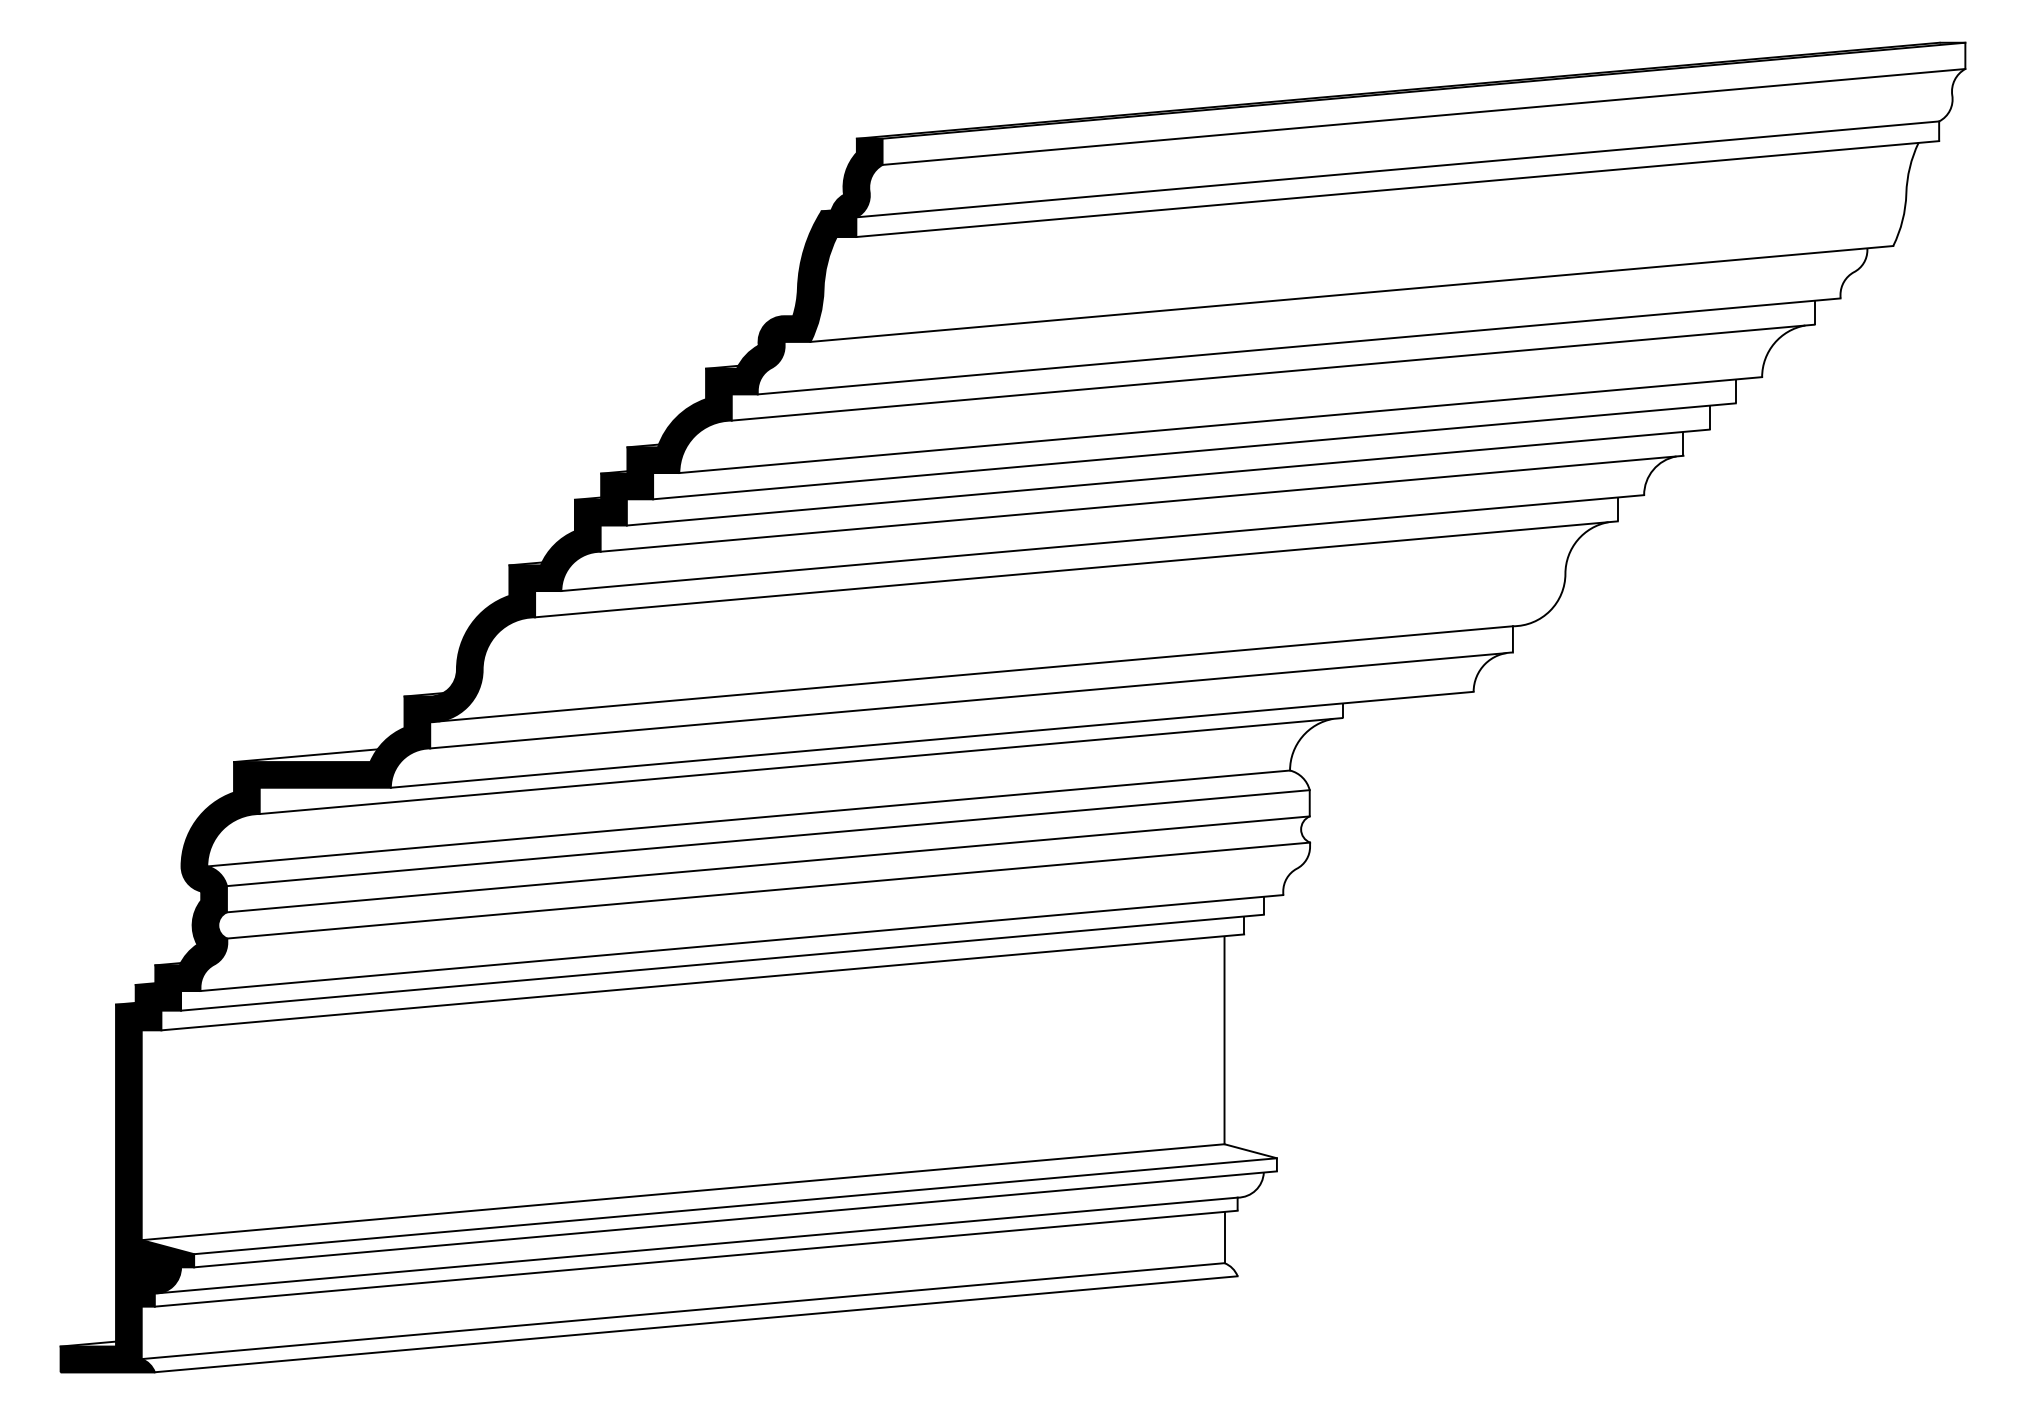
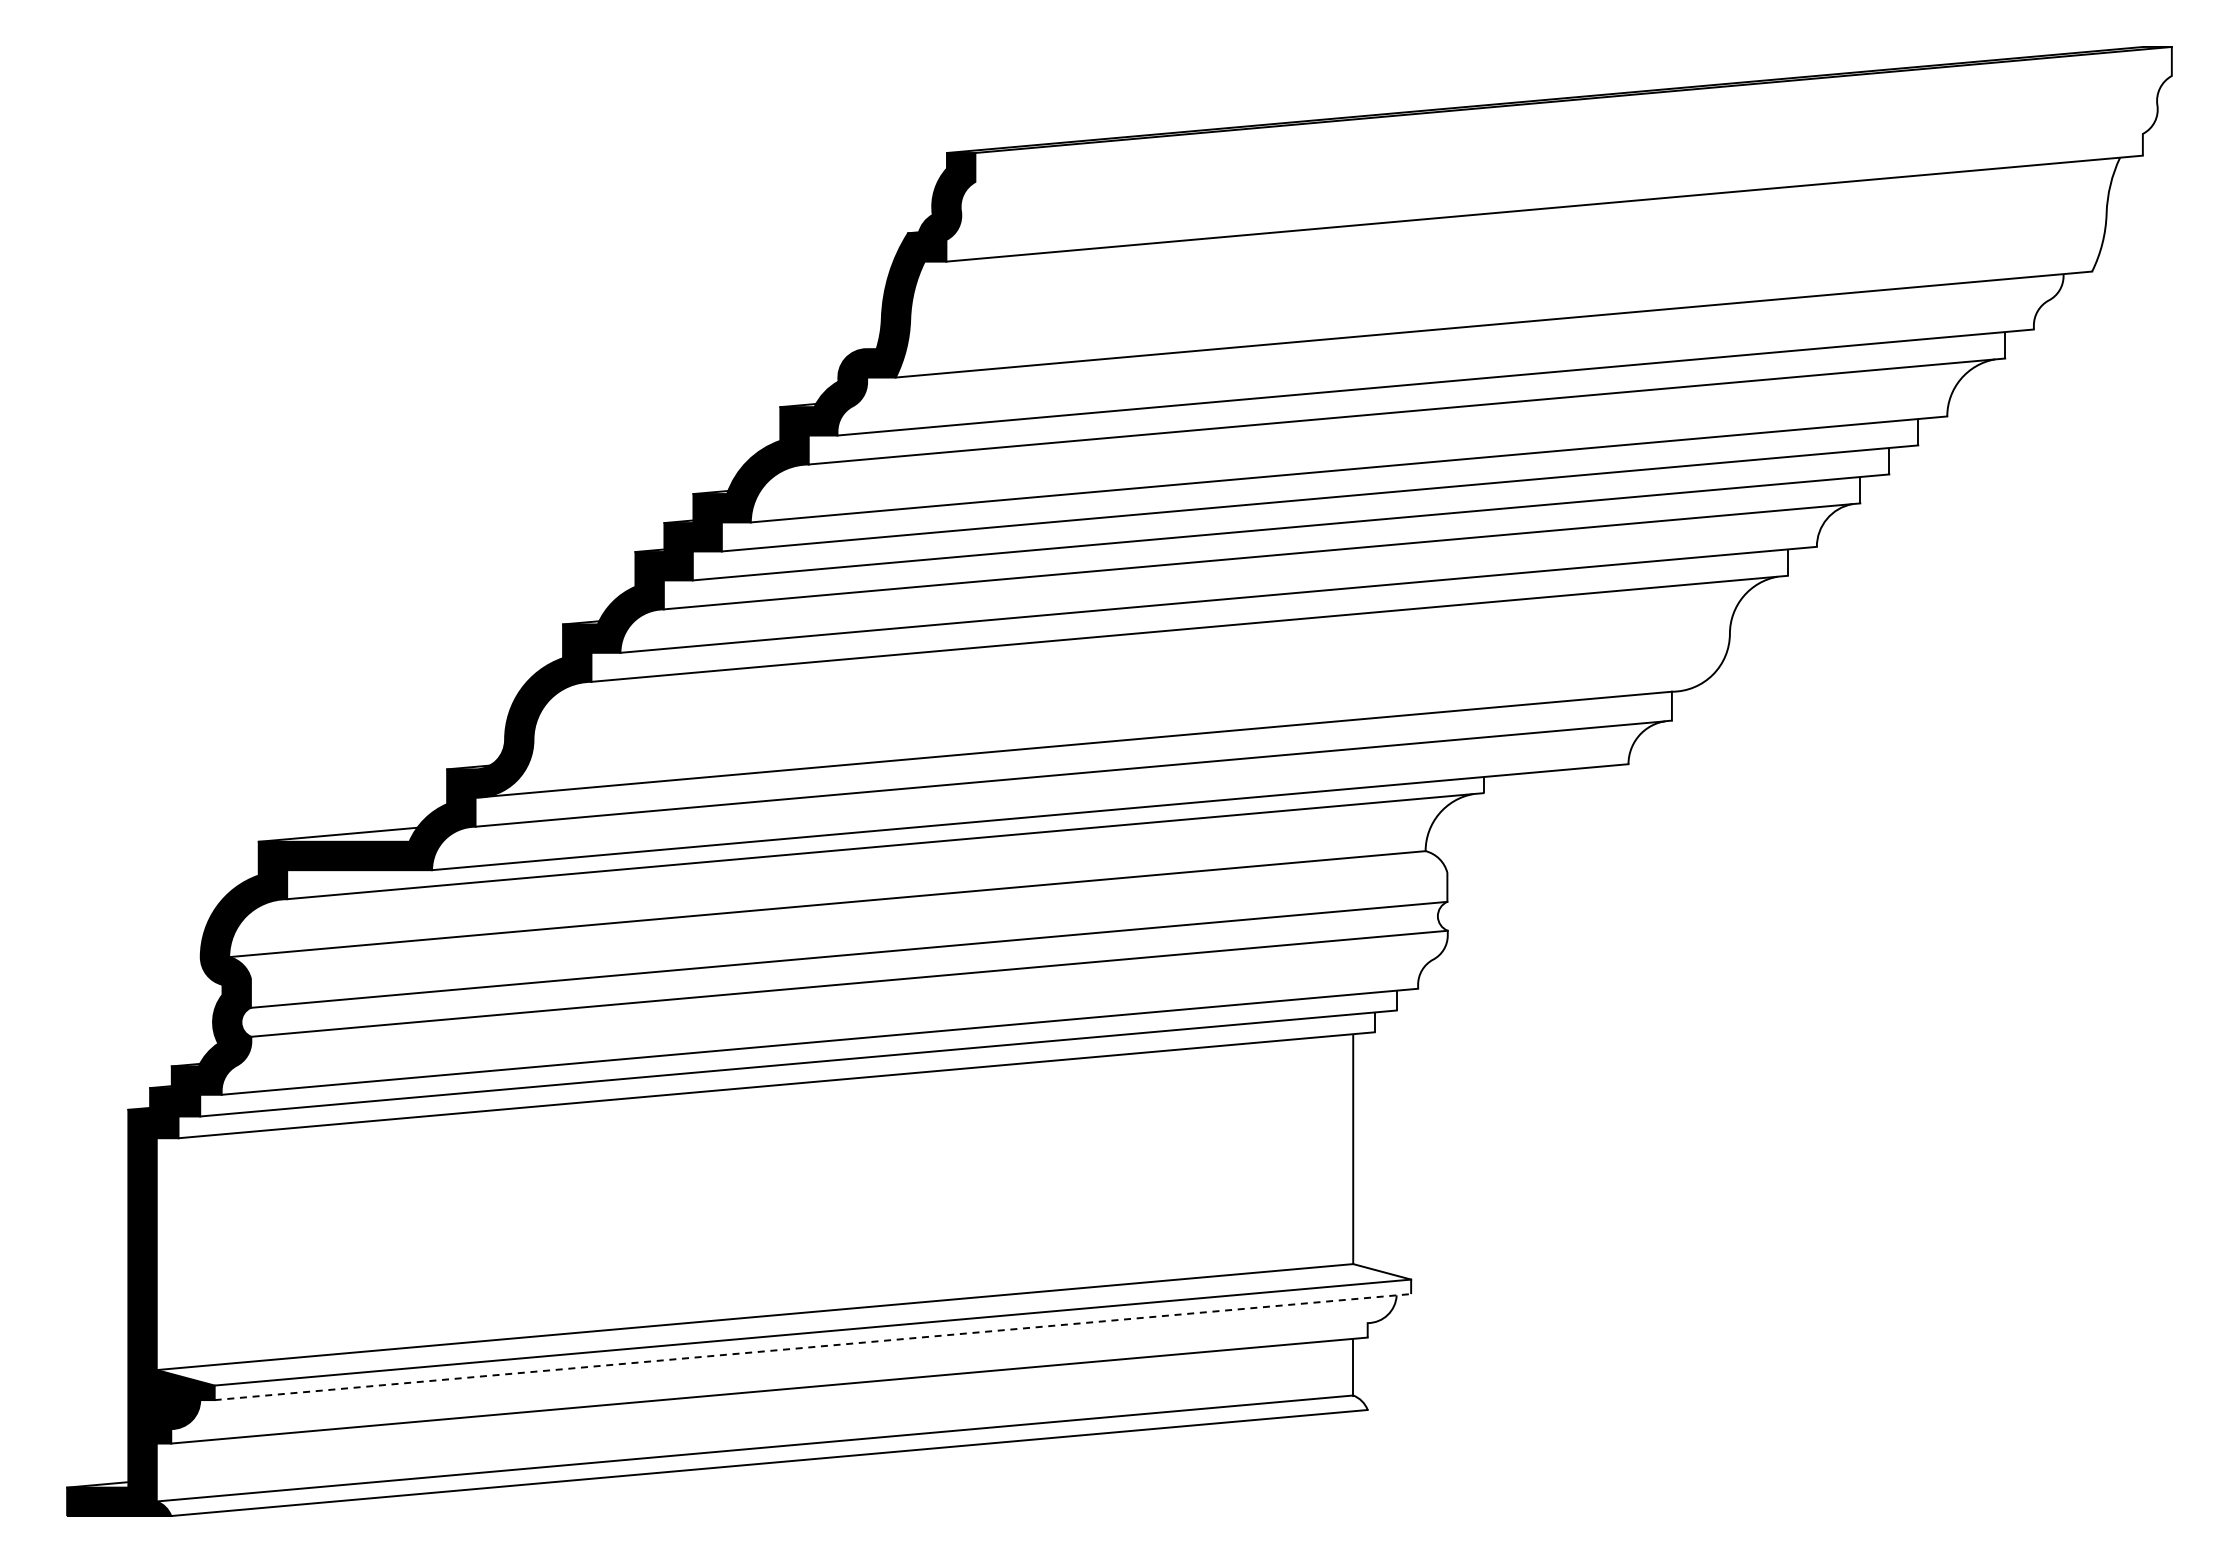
line: (1423, 116) -> (1573, 128), removed
line: (1397, 169) -> (1544, 186), removed
line: (767, 837) -> (848, 925), removed
line: (735, 1219) -> (812, 1347), solid -> dashed
line: (698, 1245) -> (771, 1375), removed

